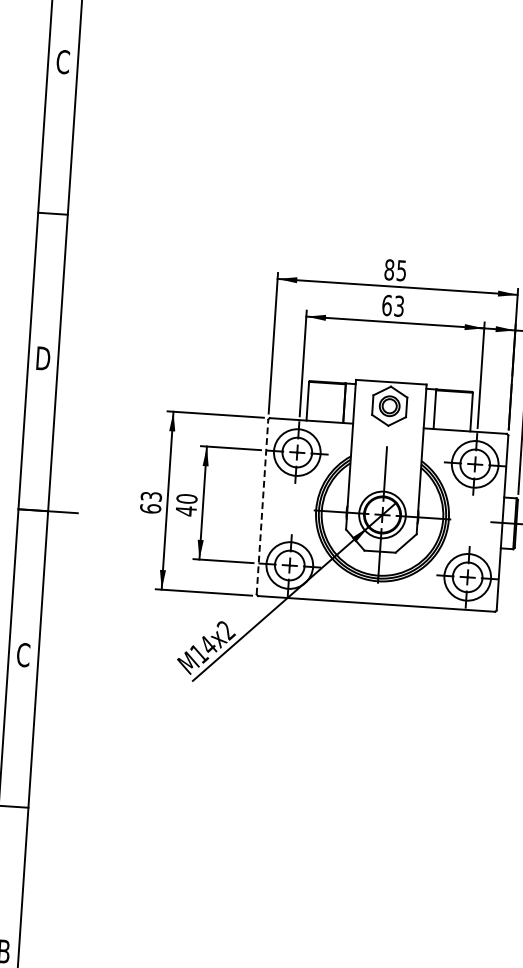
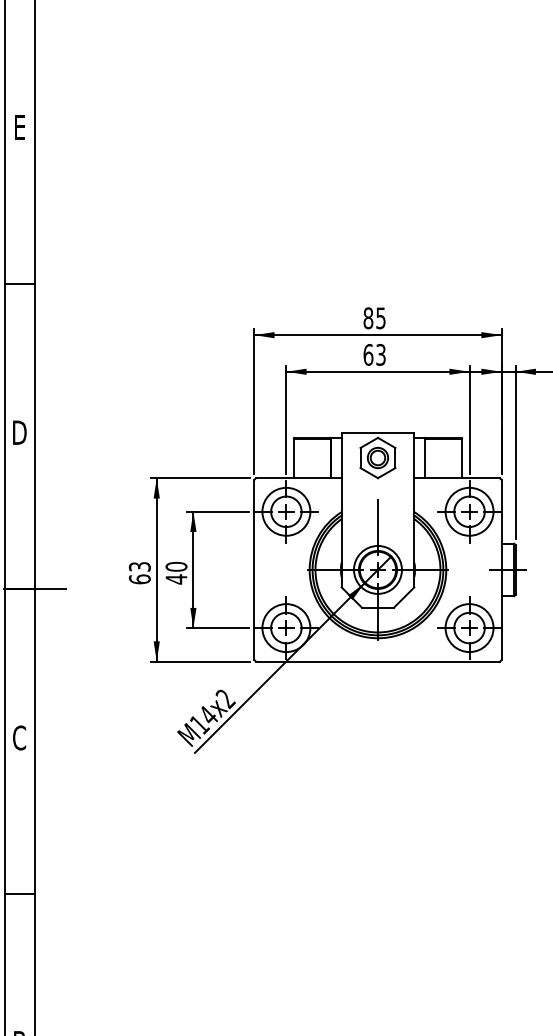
text: (62, 62) -> (19, 127), C -> E
line: (262, 506) -> (254, 569), dashed -> solid

